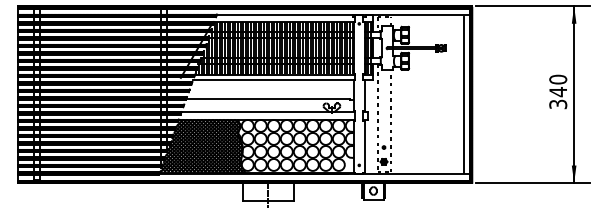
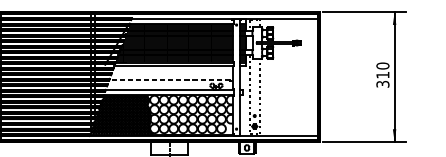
text: (557, 92) -> (382, 75), 340 -> 310
line: (463, 94) -> (313, 76), removed
line: (267, 98) -> (169, 79), solid -> dashed

